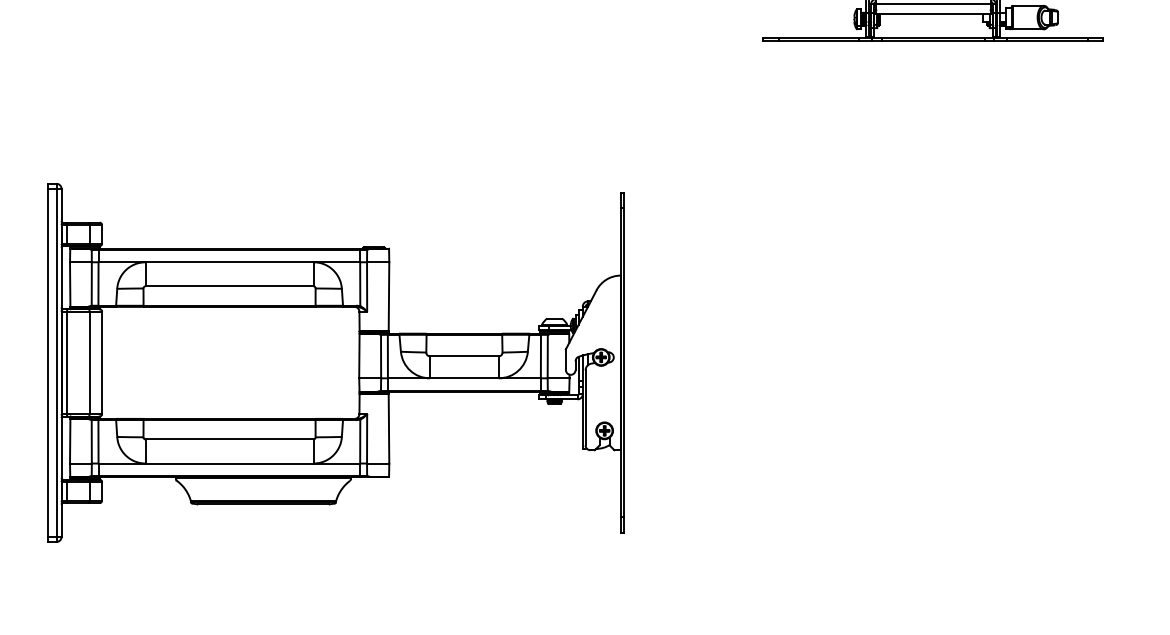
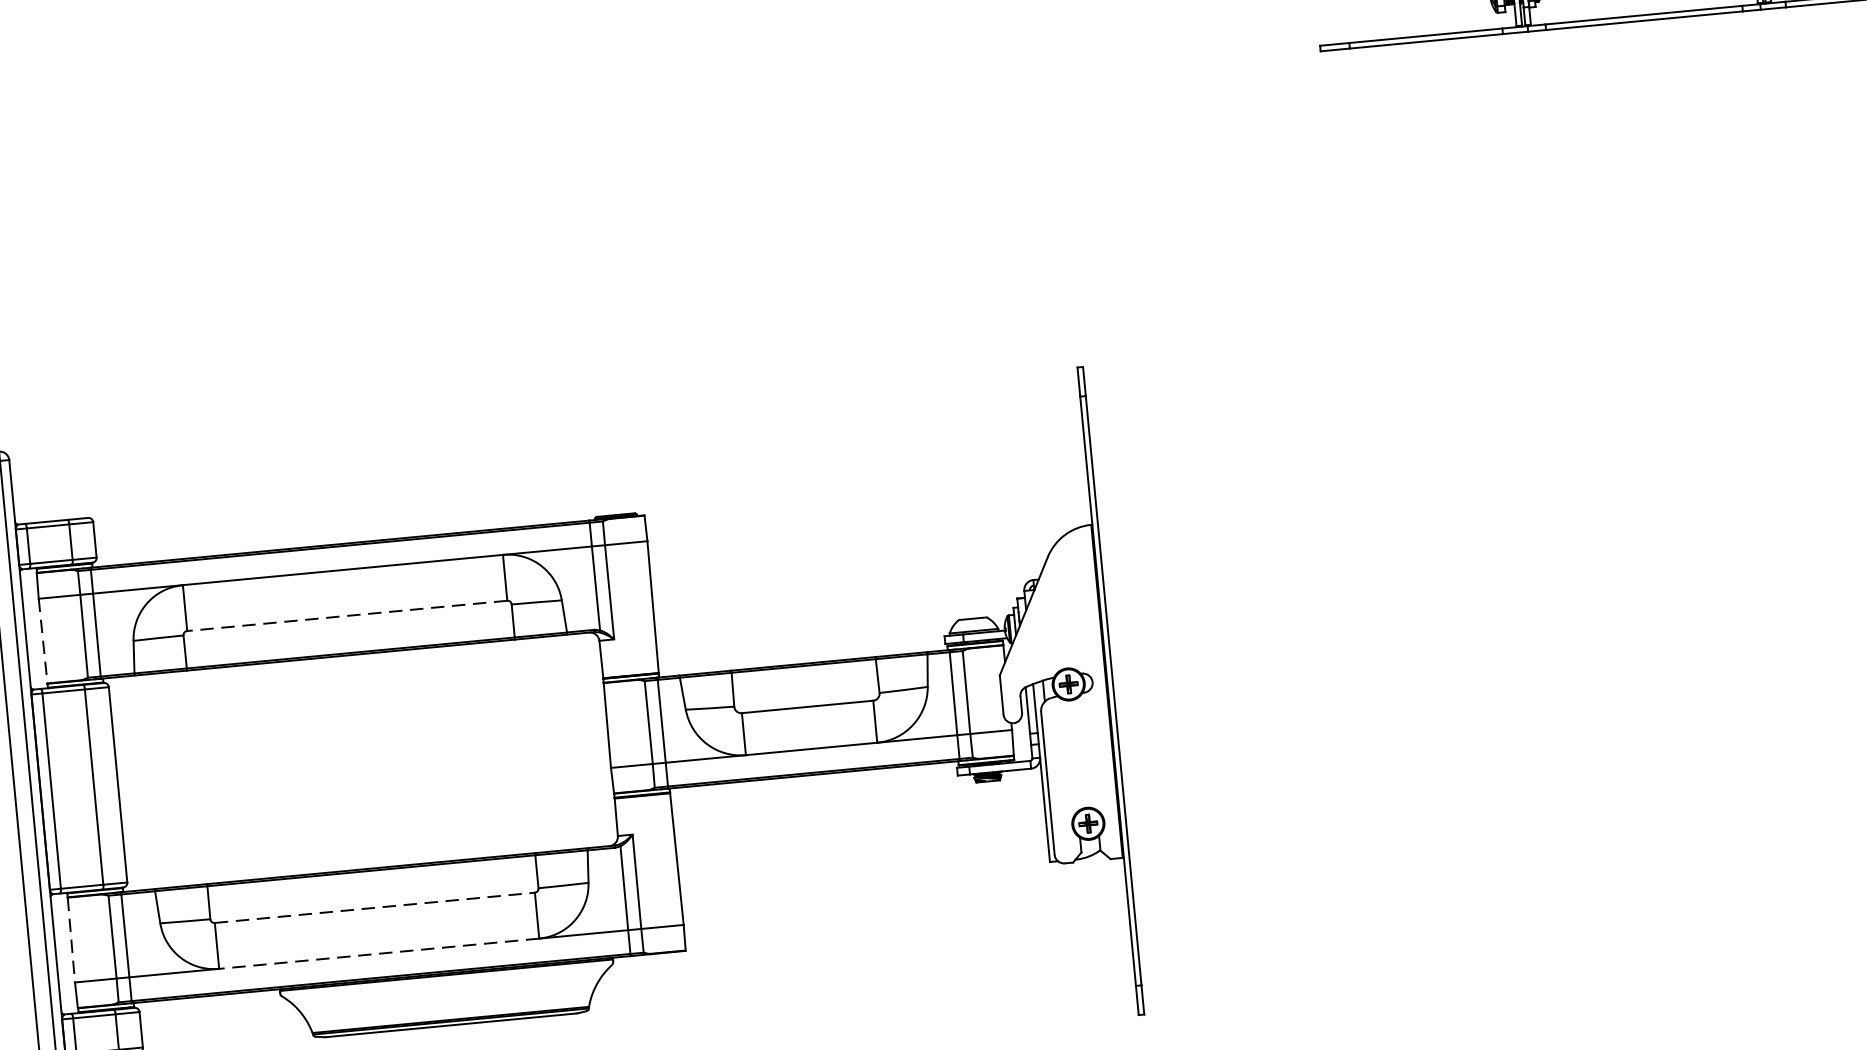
line: (70, 284) -> (43, 641), solid -> dashed
line: (229, 286) -> (347, 616), solid -> dashed
line: (229, 439) -> (374, 907), solid -> dashed
line: (70, 441) -> (71, 940), solid -> dashed
line: (229, 463) -> (379, 953), solid -> dashed

